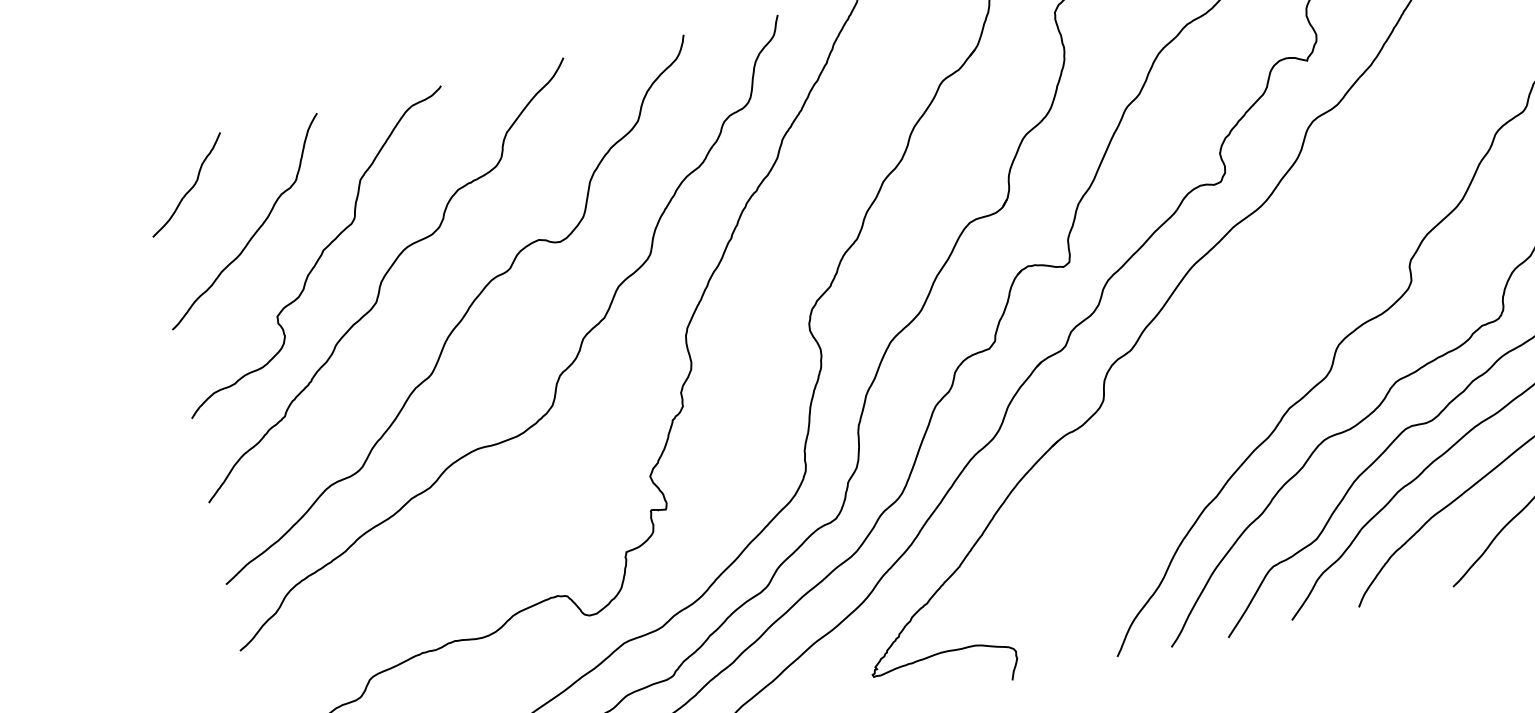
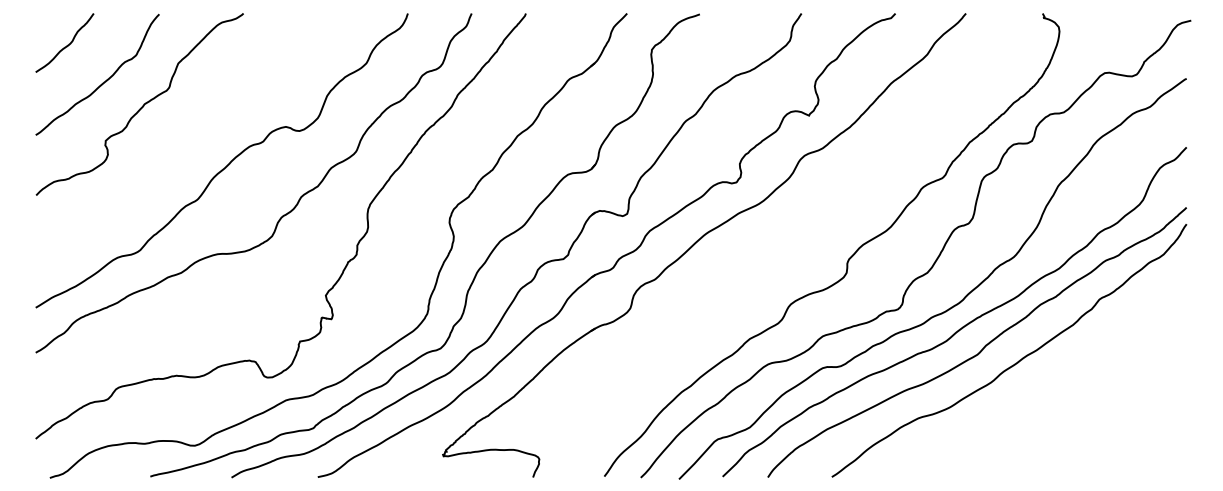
curve: (385, 277) -> (181, 130), removed

